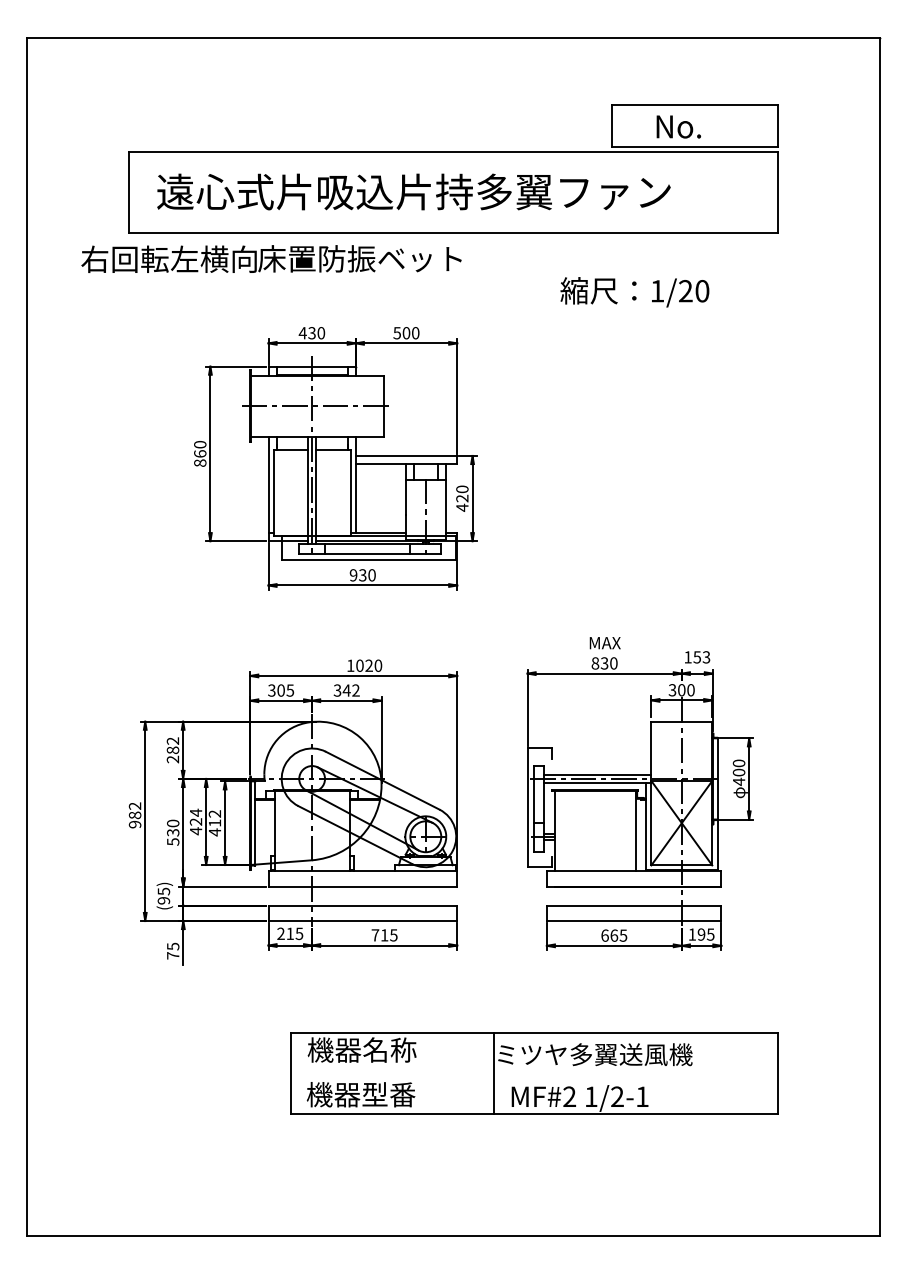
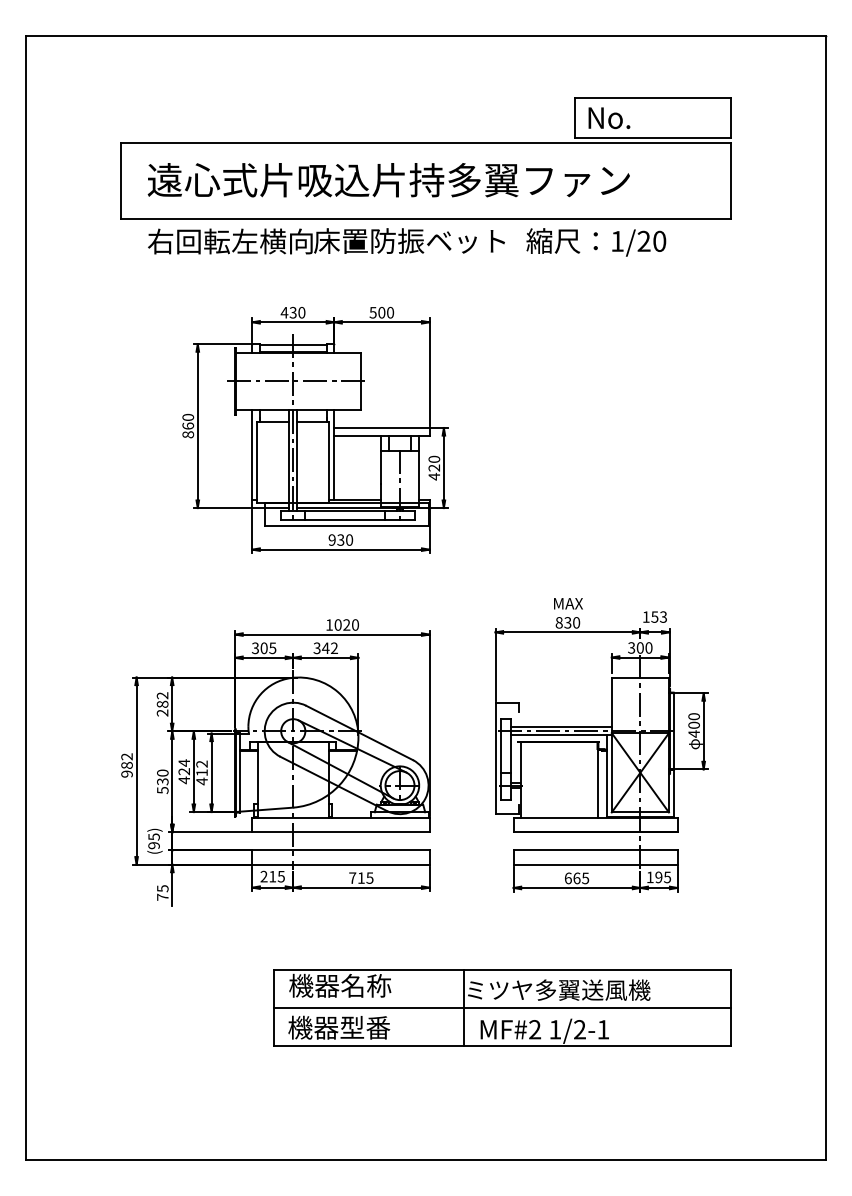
text: (678, 126) -> (609, 117), moved
text: (271, 258) -> (326, 240), moved
text: (634, 292) -> (595, 242), moved
line: (534, 1073) -> (502, 1007), added

